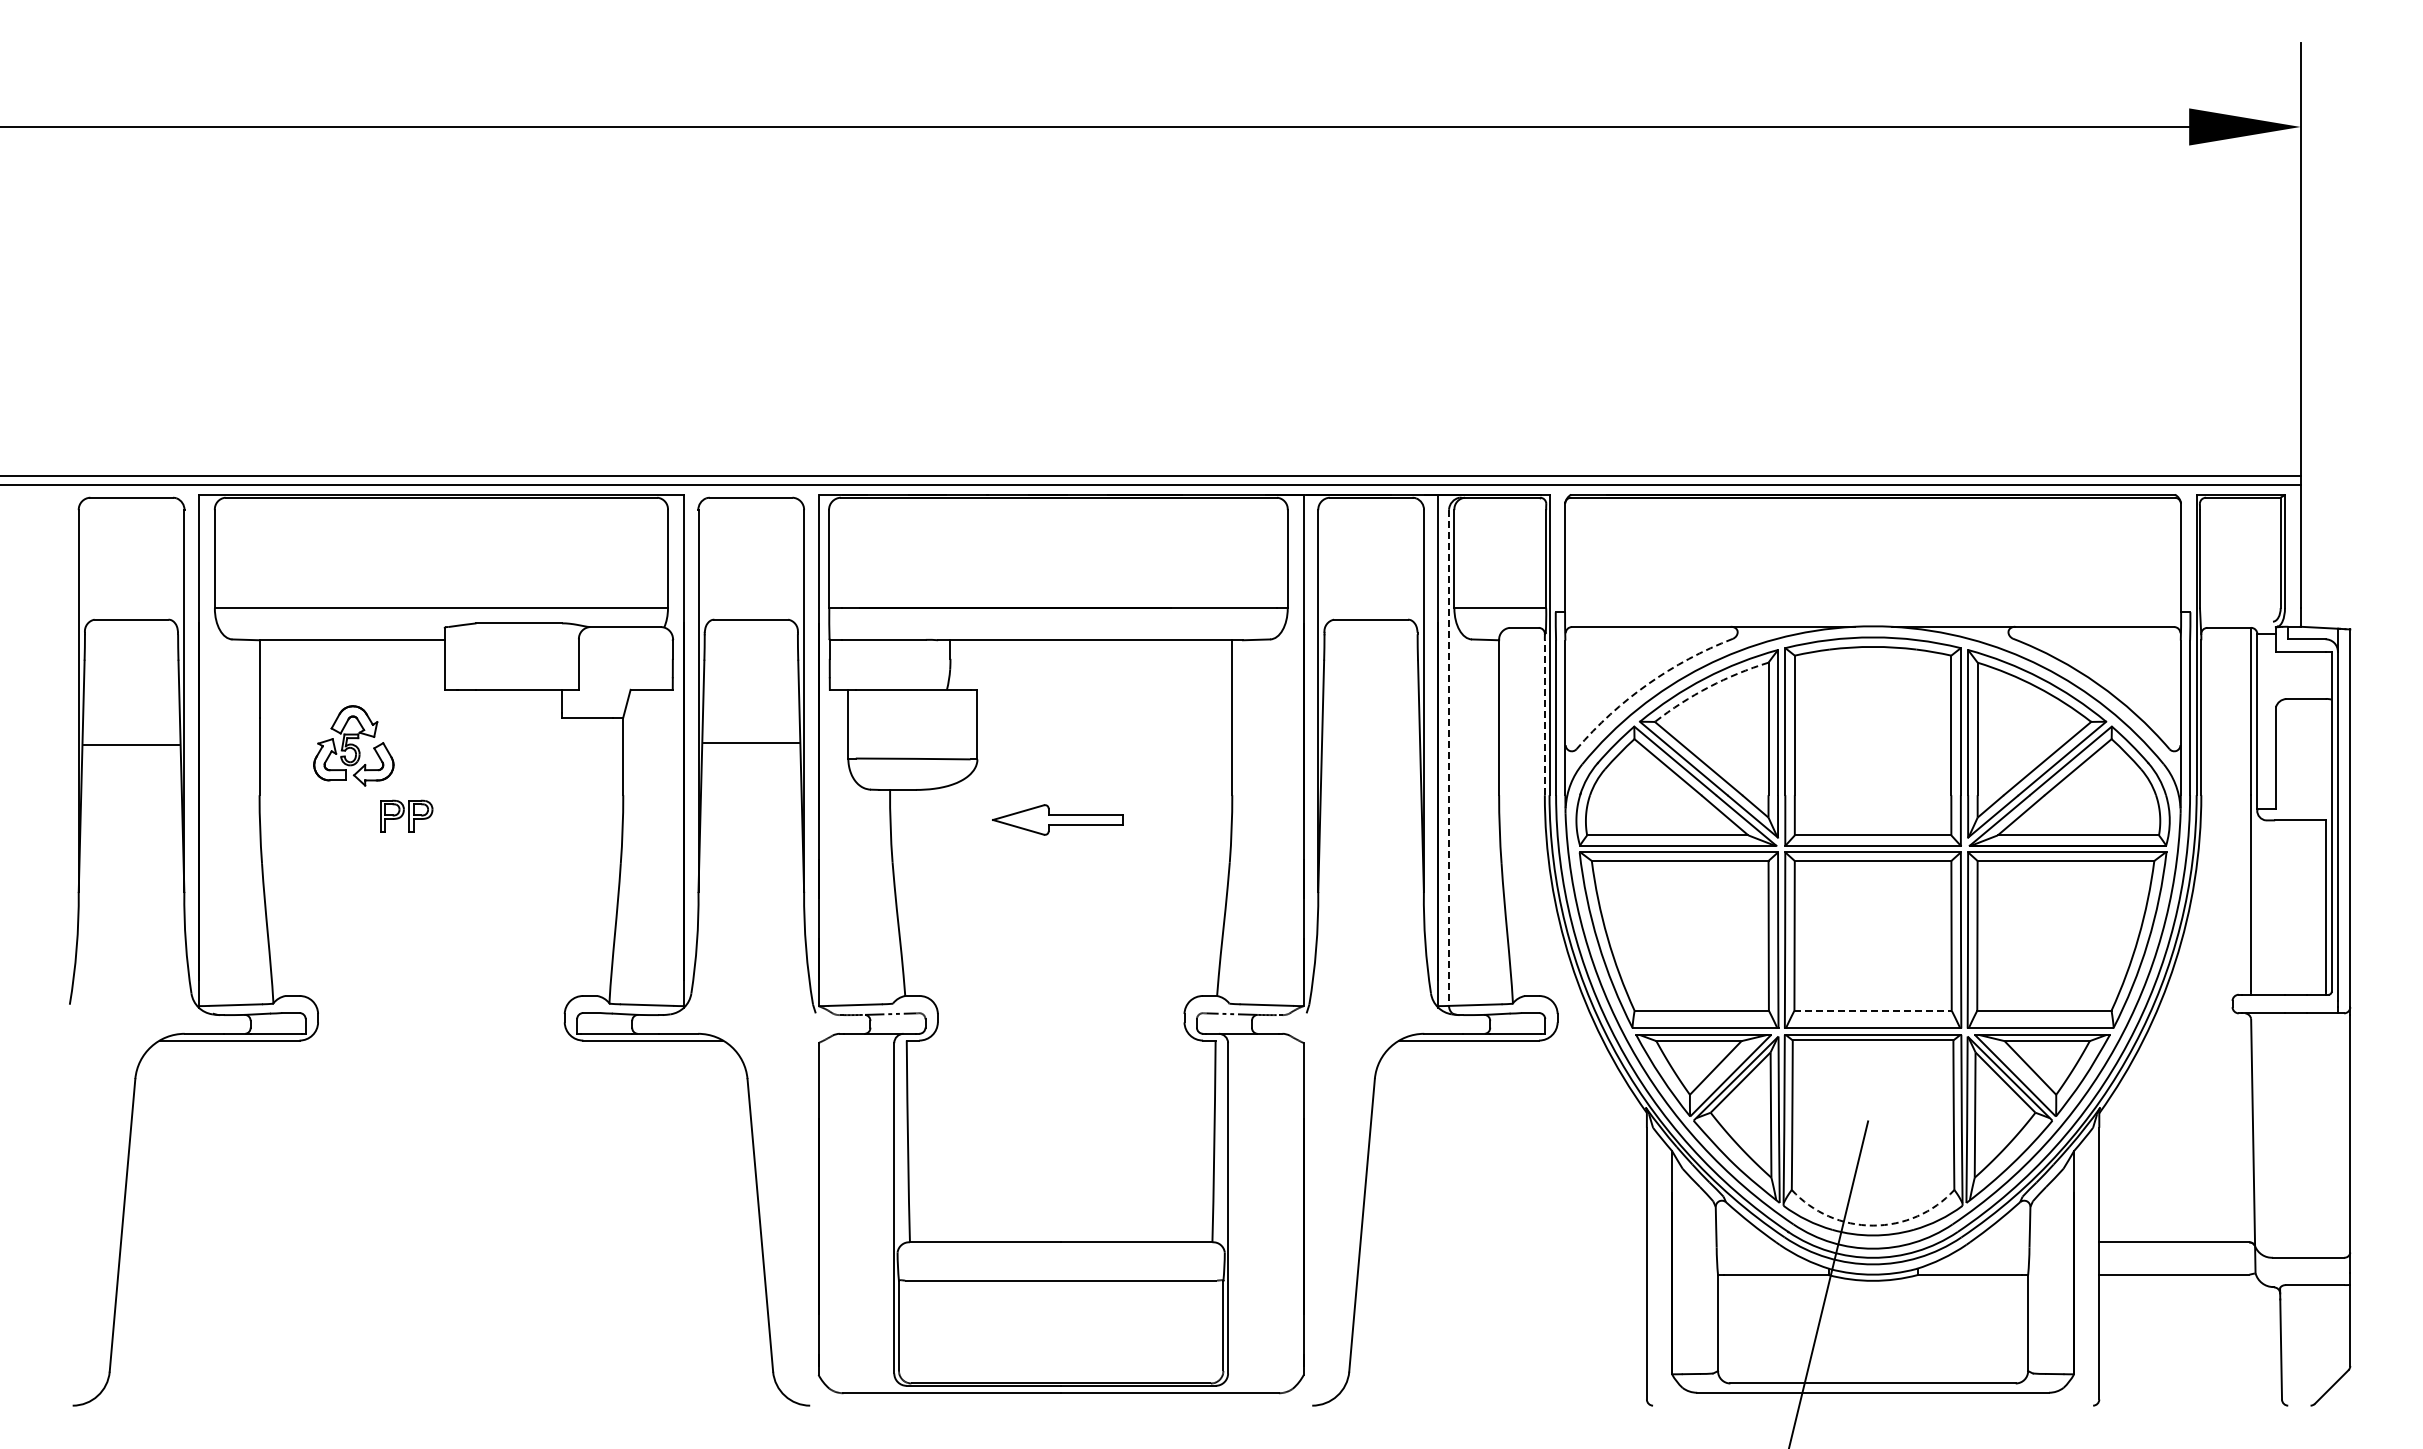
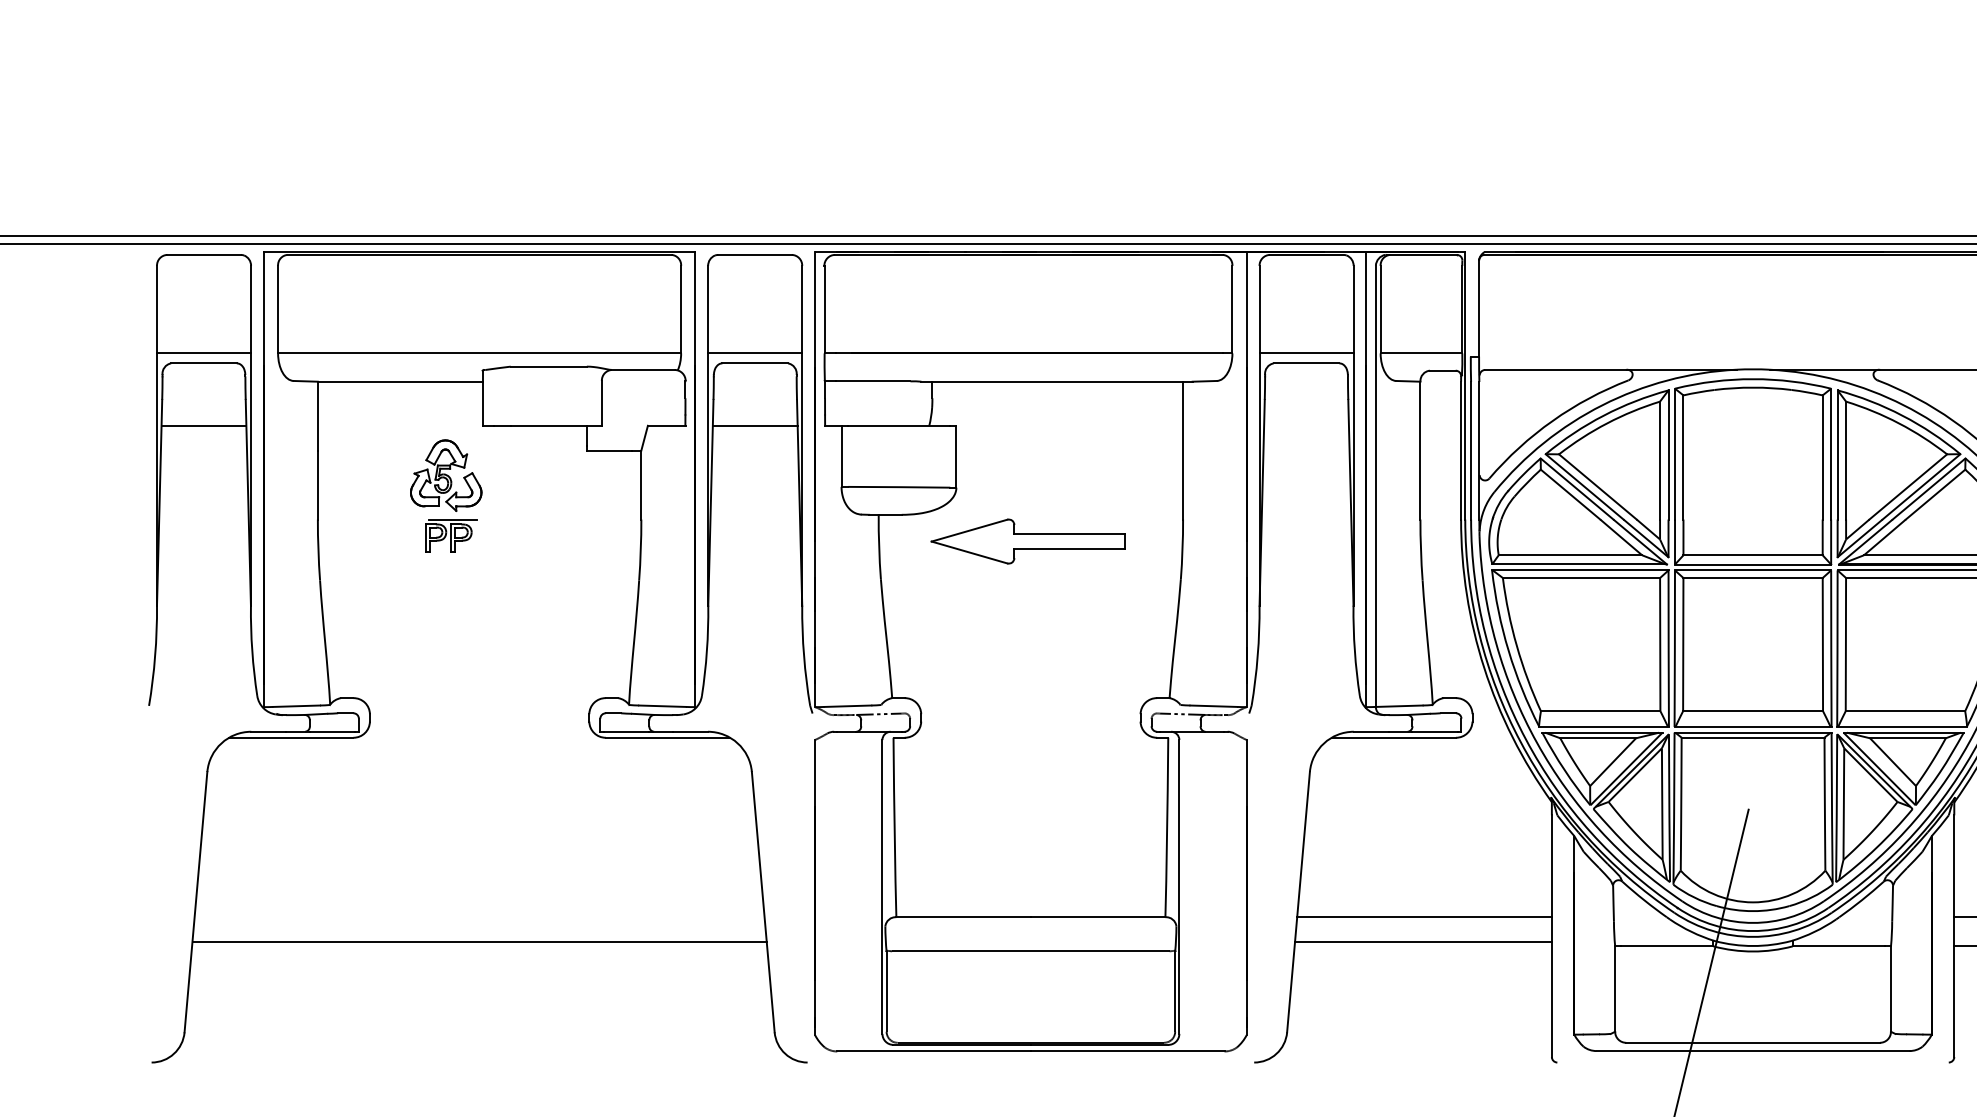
line: (131, 608) -> (203, 353), added
line: (751, 608) -> (755, 353), added
line: (1370, 608) -> (1306, 353), added
arc: (1647, 684) -> (1552, 421), dashed -> solid
arc: (1709, 687) -> (1607, 423), dashed -> solid
line: (1544, 717) -> (1460, 450), dashed -> solid
line: (750, 742) -> (754, 425), moved
line: (131, 744) -> (203, 425), moved
part: (353, 745) -> (445, 475), moved
line: (1449, 758) -> (1376, 486), dashed -> solid
line: (411, 795) -> (452, 519), added
part: (1057, 819) -> (1027, 541), size x1.67
line: (1873, 1010) -> (1753, 711), dashed -> solid
arc: (1873, 1225) -> (1753, 902), dashed -> solid
line: (1503, 1242) -> (1424, 917), added
line: (441, 1269) -> (479, 941), added
line: (1502, 1269) -> (1423, 941), added

